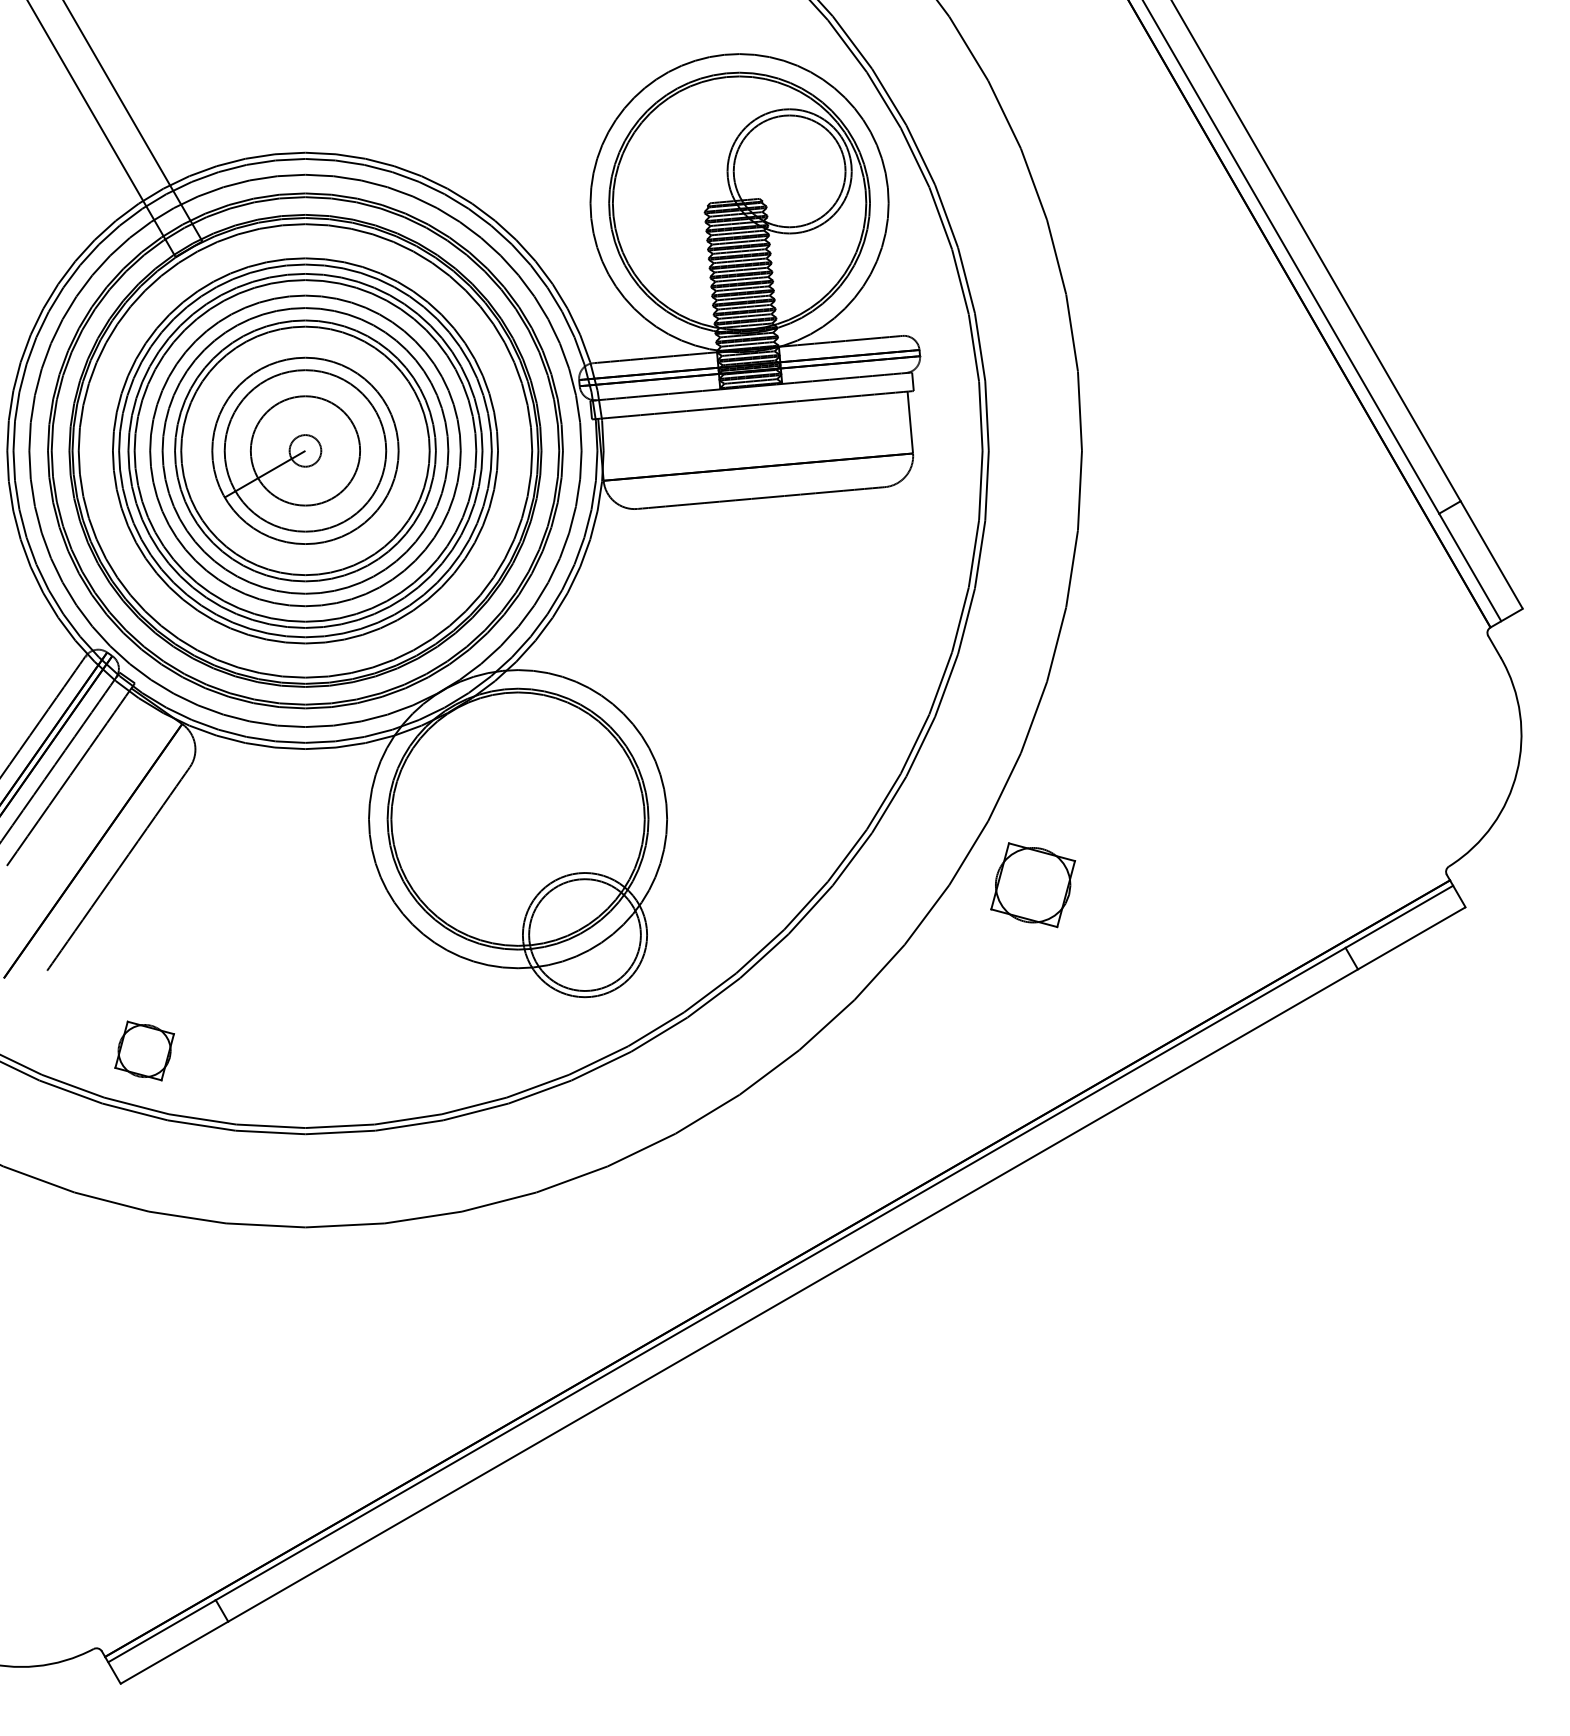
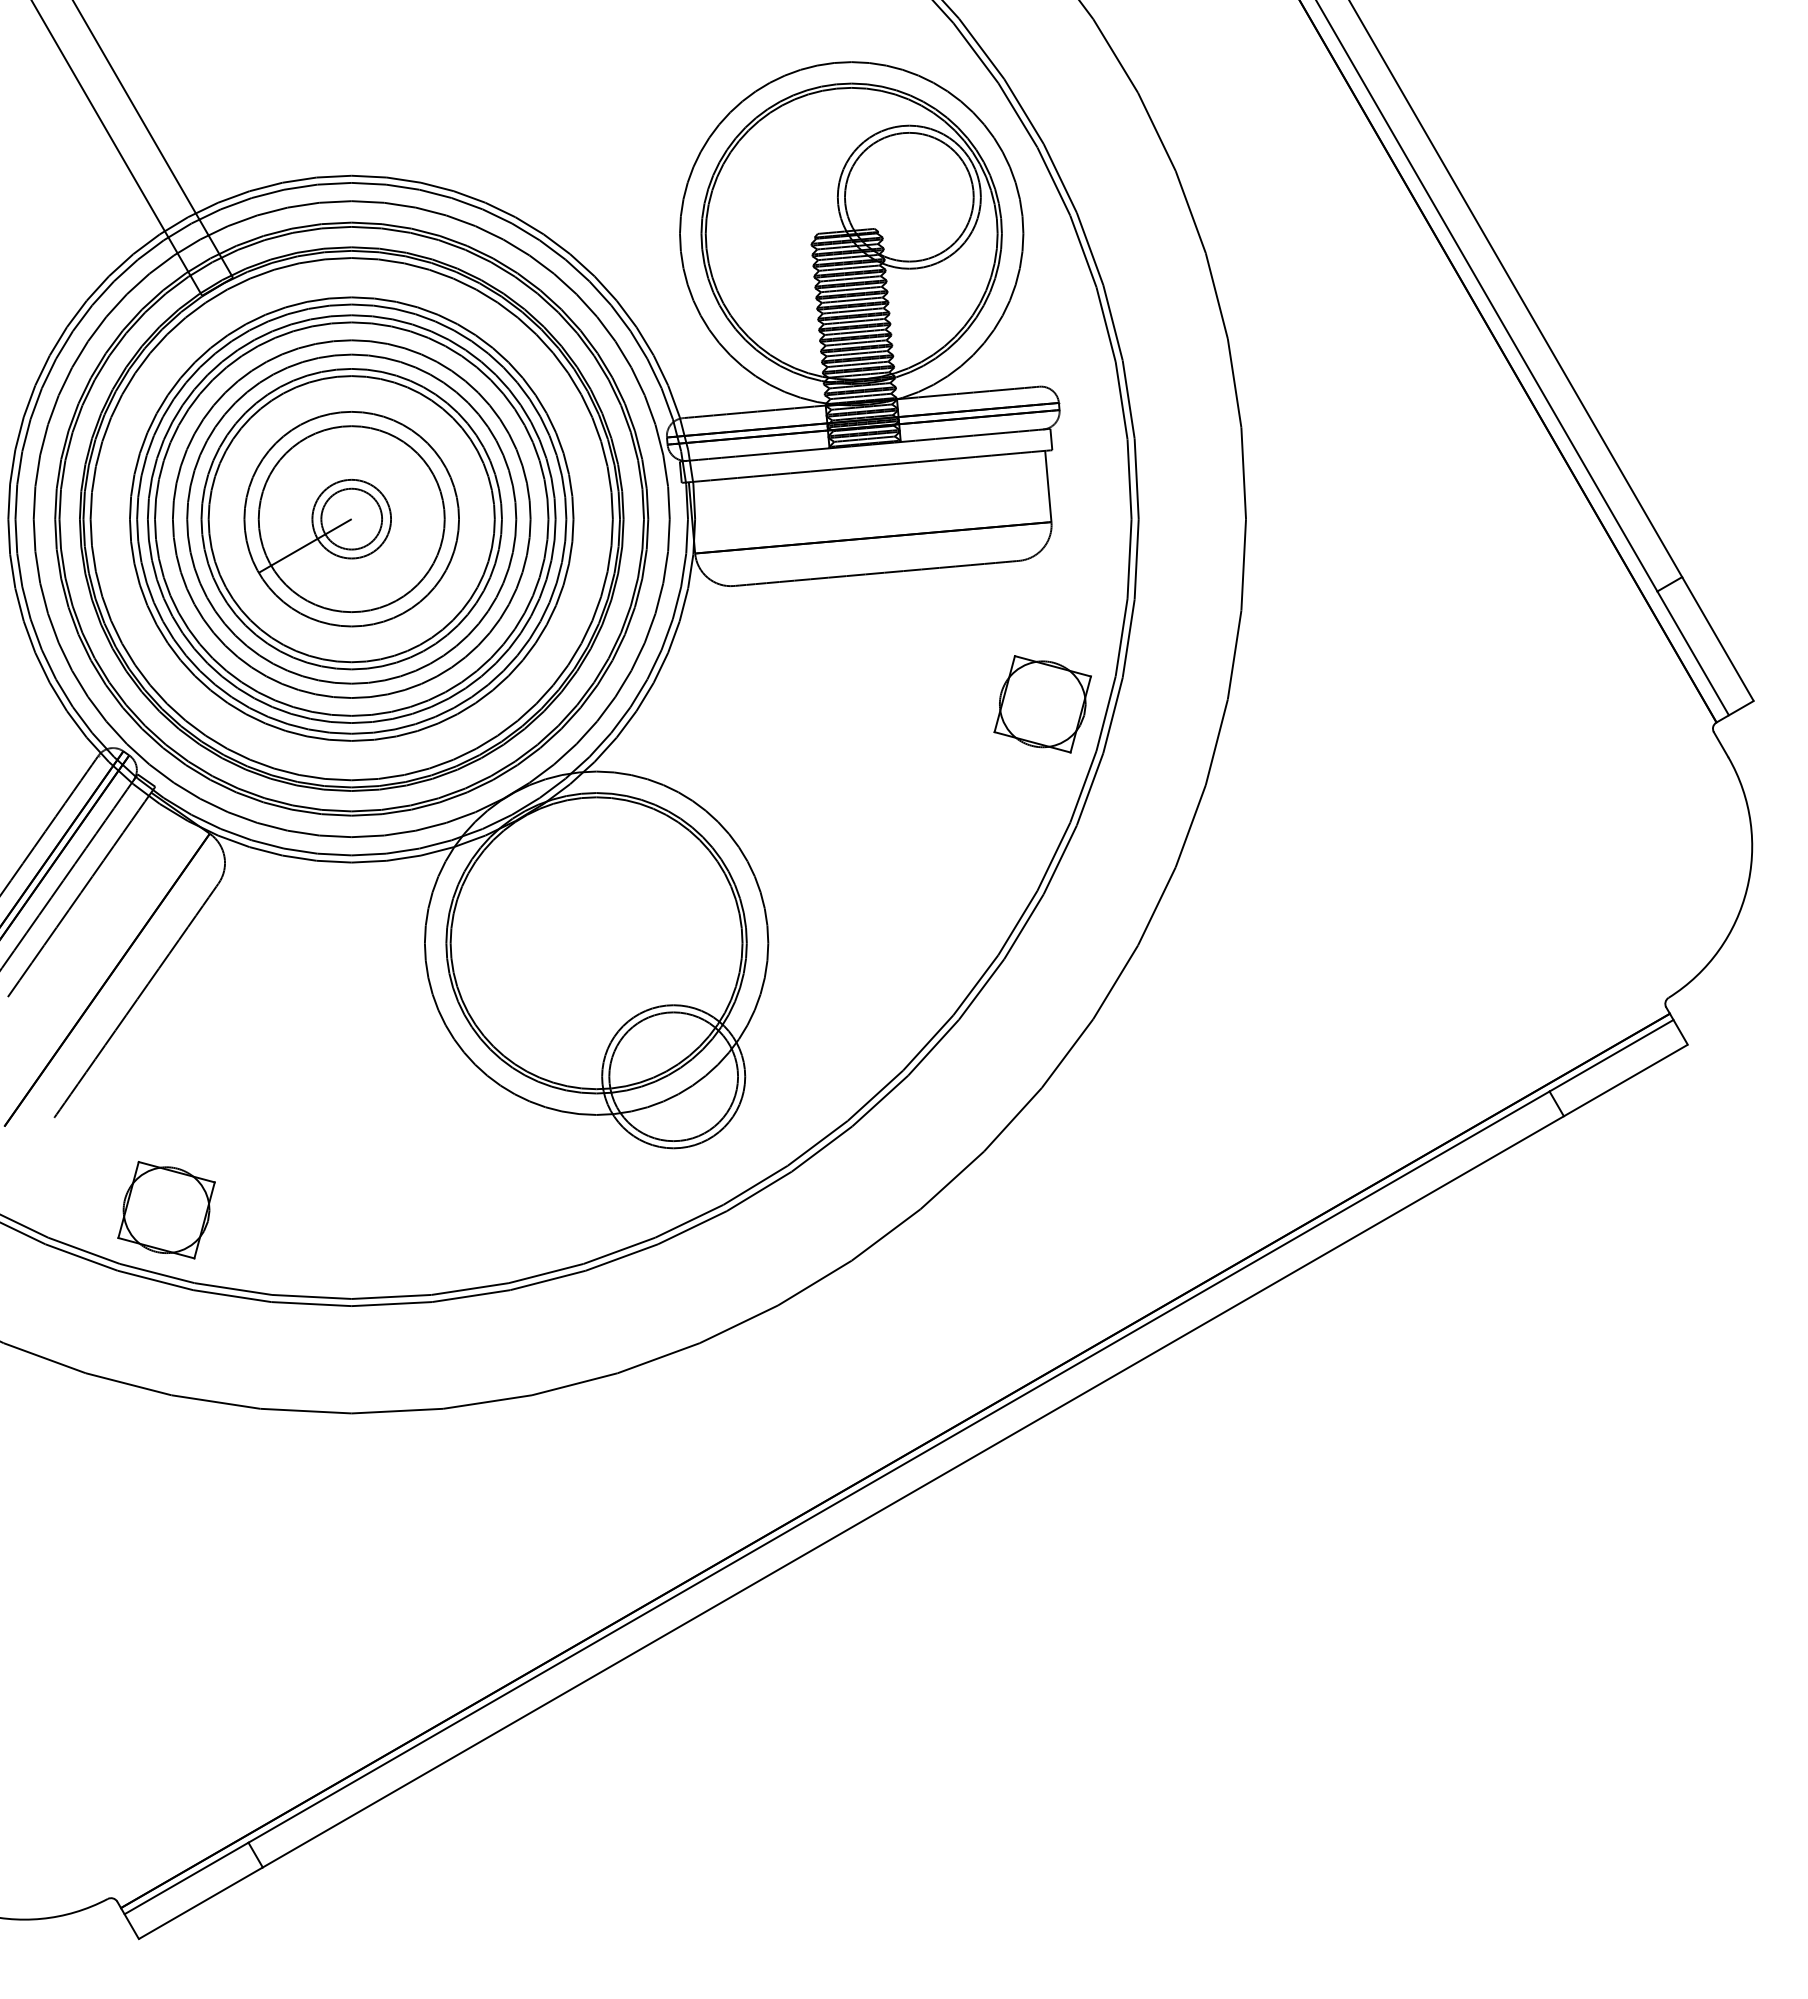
circle: (305, 450) -> (351, 518), size x0.62
circle: (305, 450) -> (351, 518), size x1.67
part: (1032, 885) -> (1042, 704), moved
part: (144, 1051) -> (166, 1210), size x1.43

